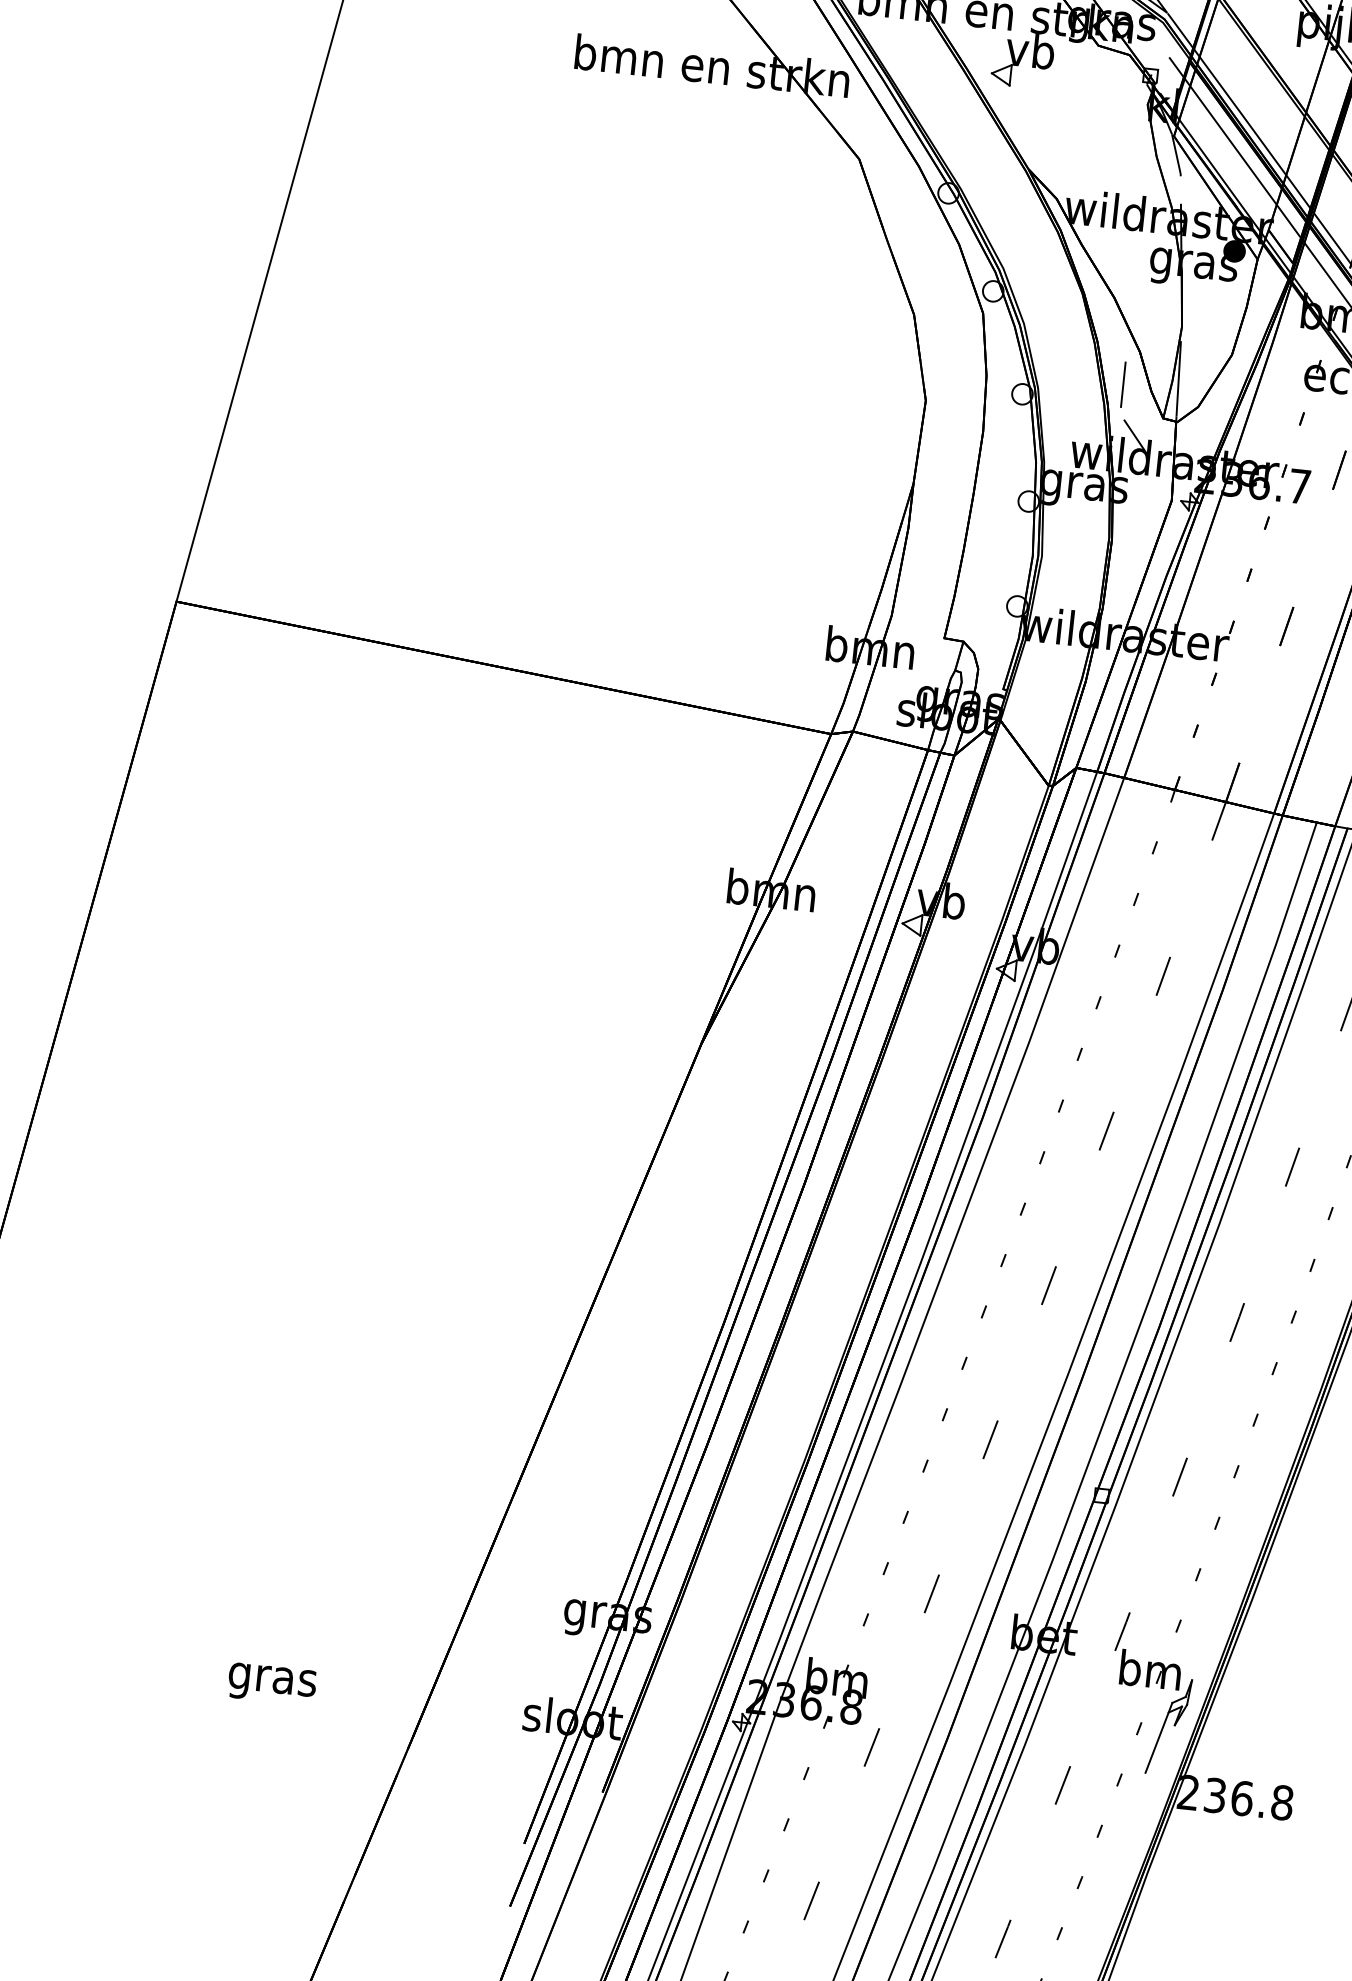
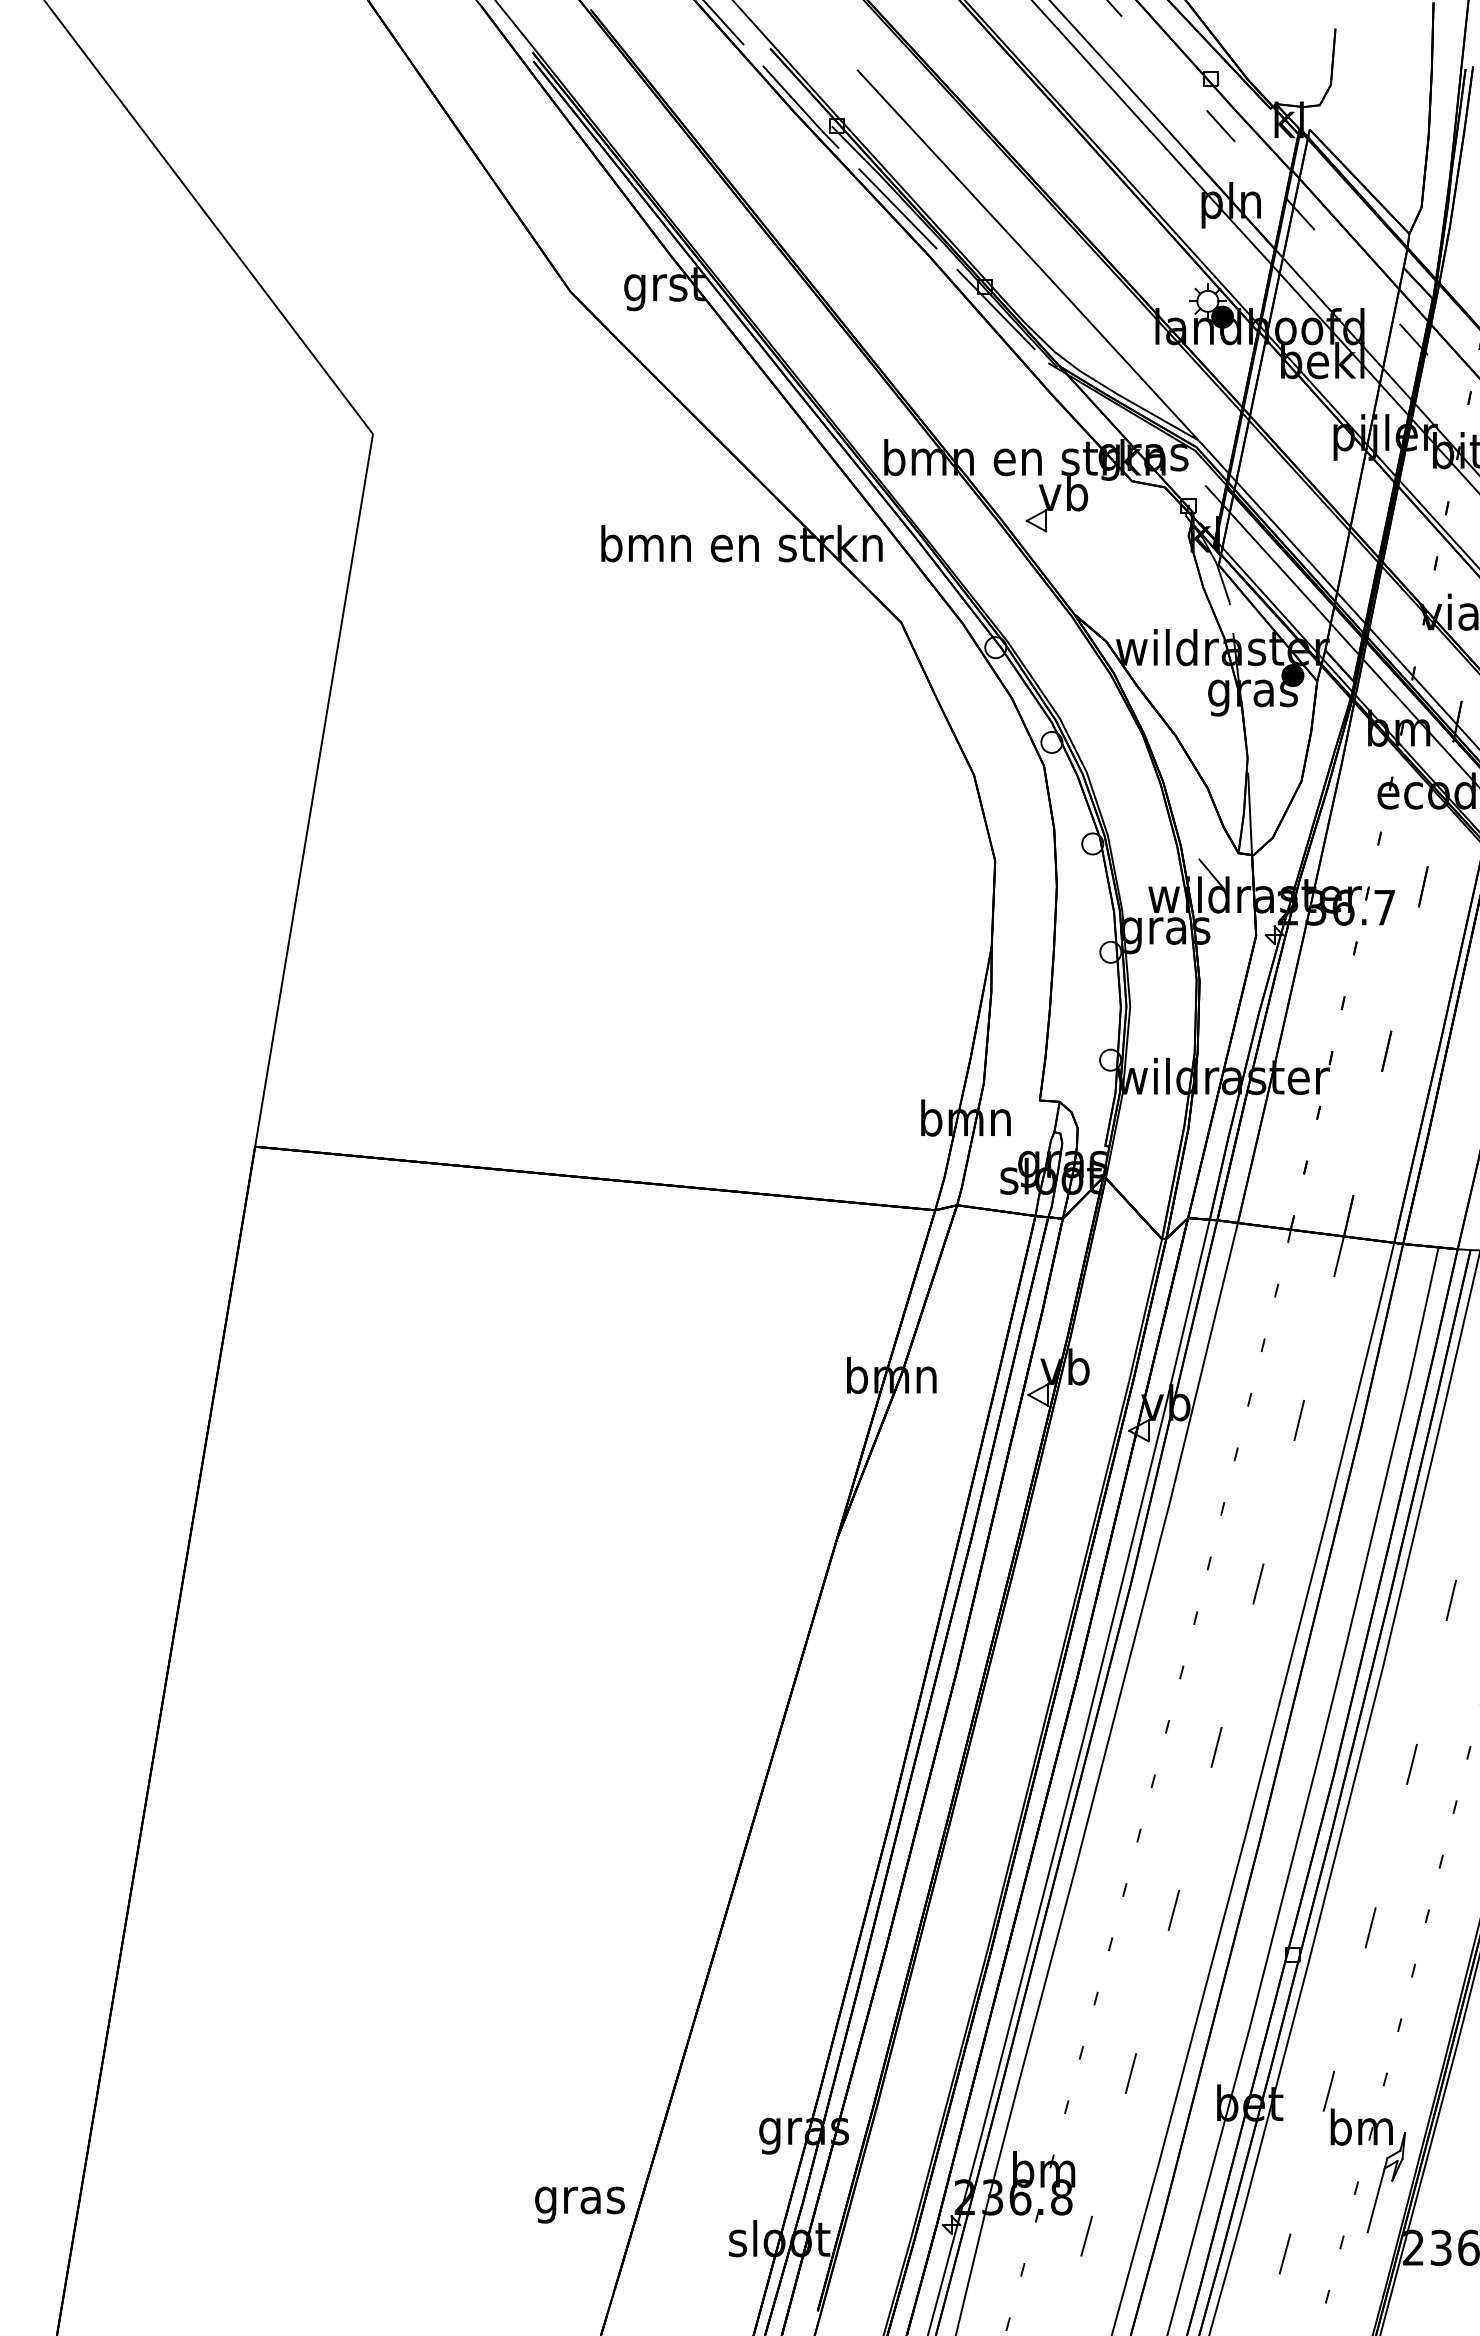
line: (1123, 384) -> (1194, 823), removed
text: (271, 1683) -> (579, 2204), moved

